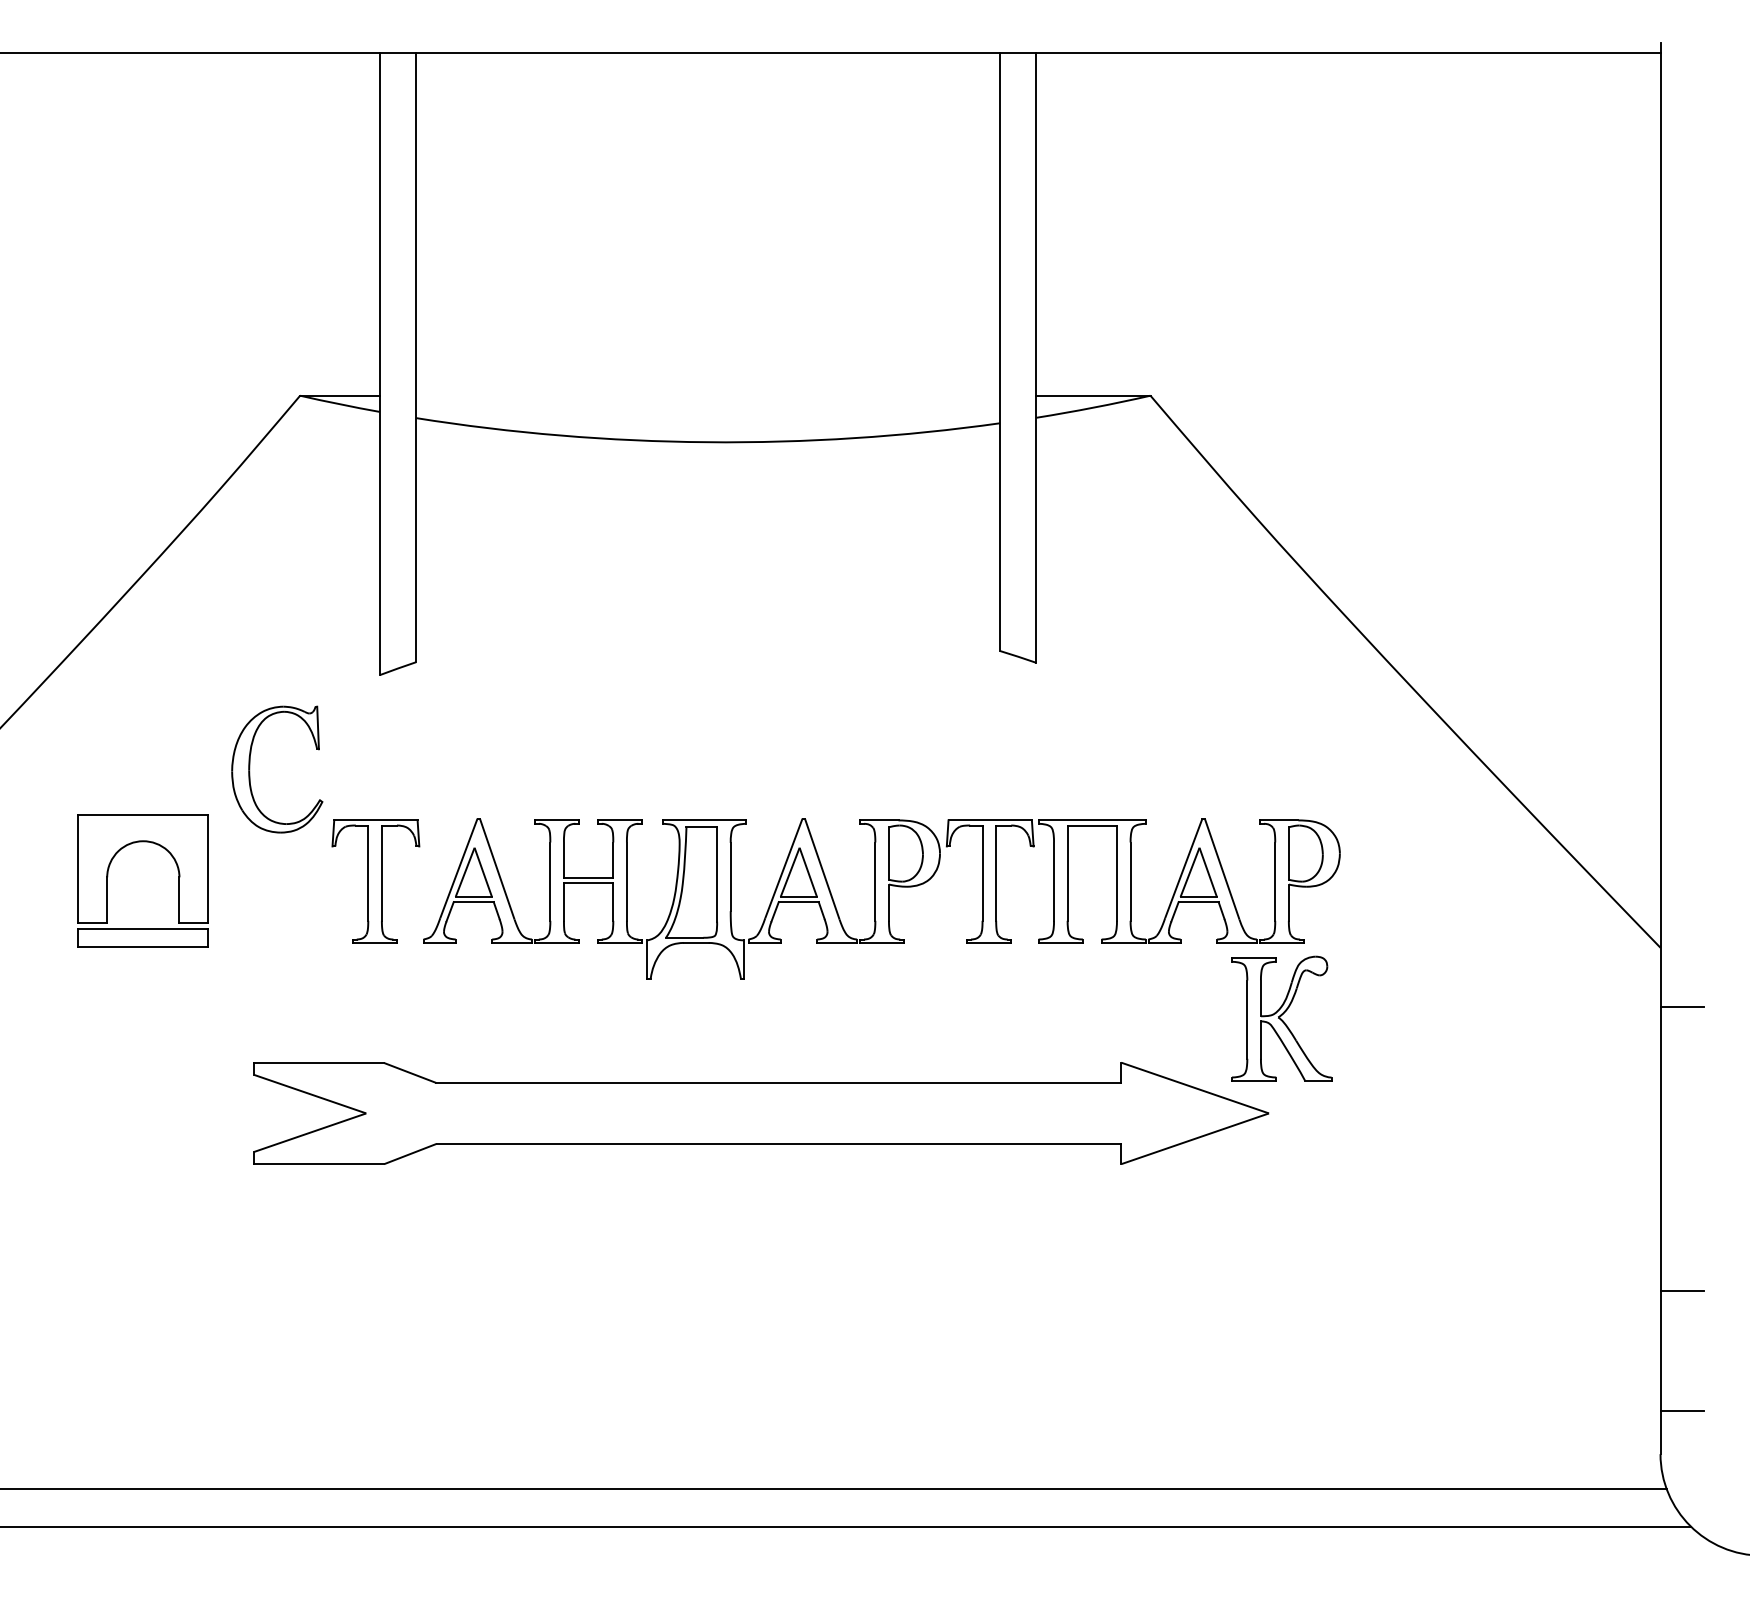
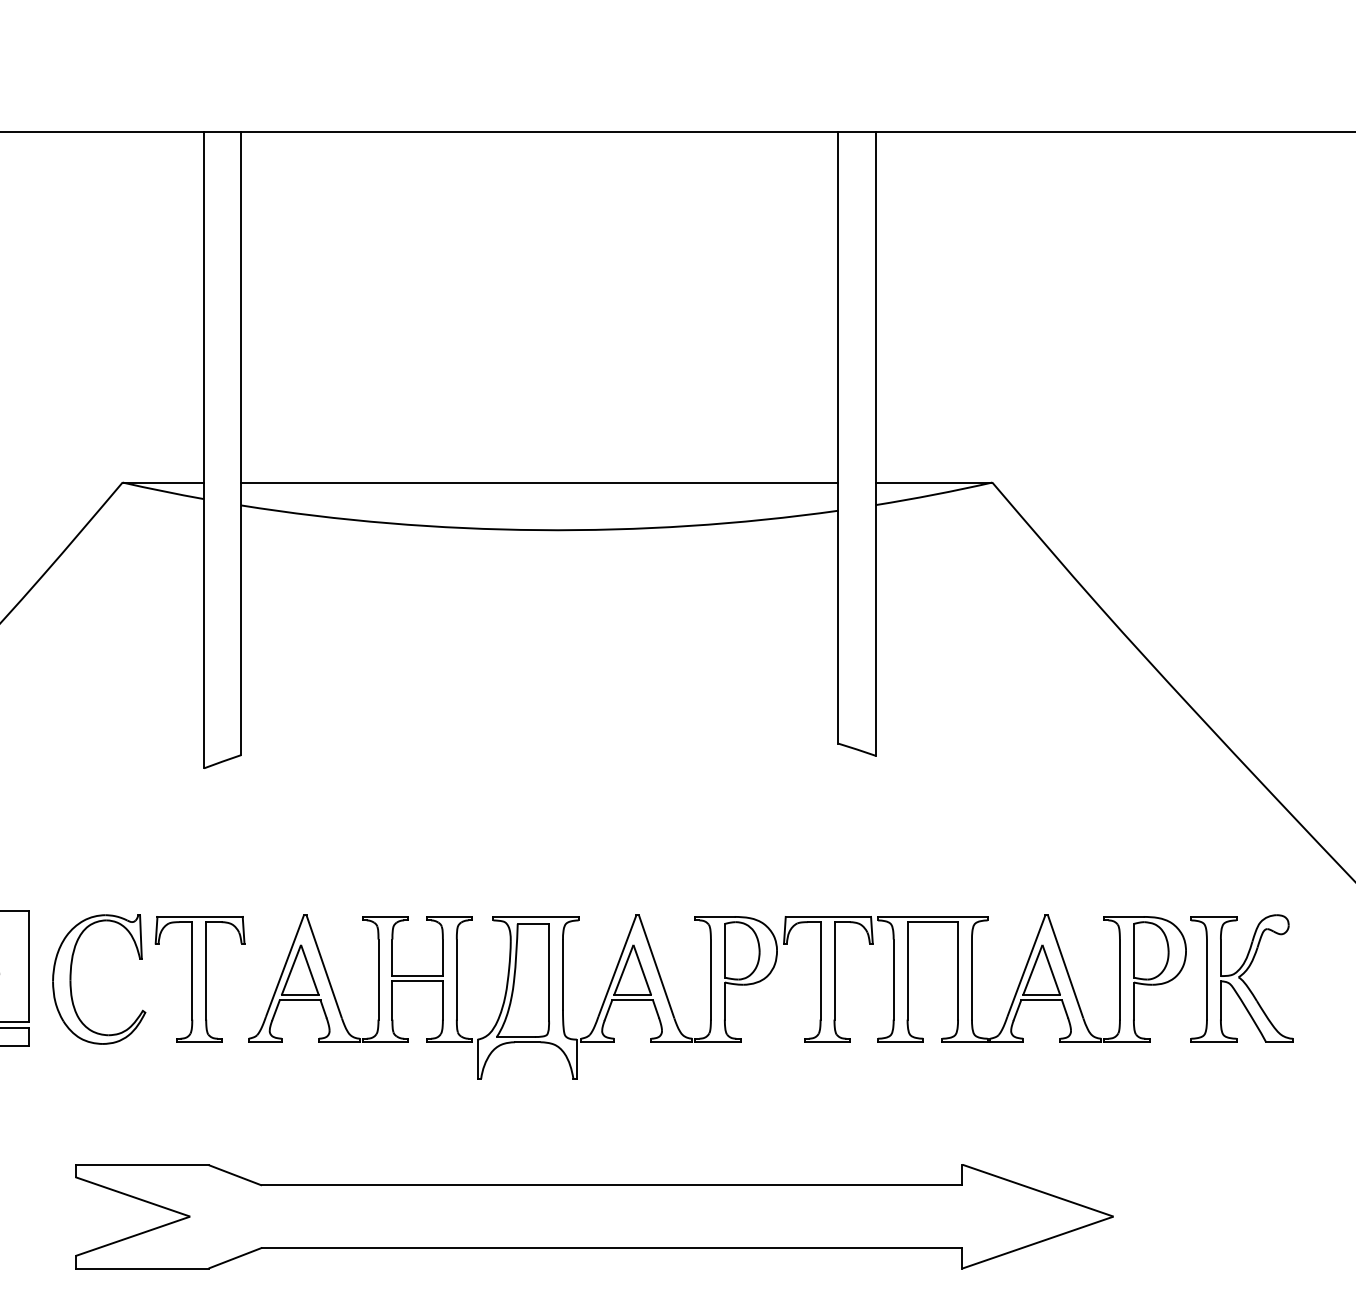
line: (708, 395) -> (540, 482), added
part: (250, 769) -> (71, 979), moved
part: (1281, 1018) -> (1241, 978), moved

